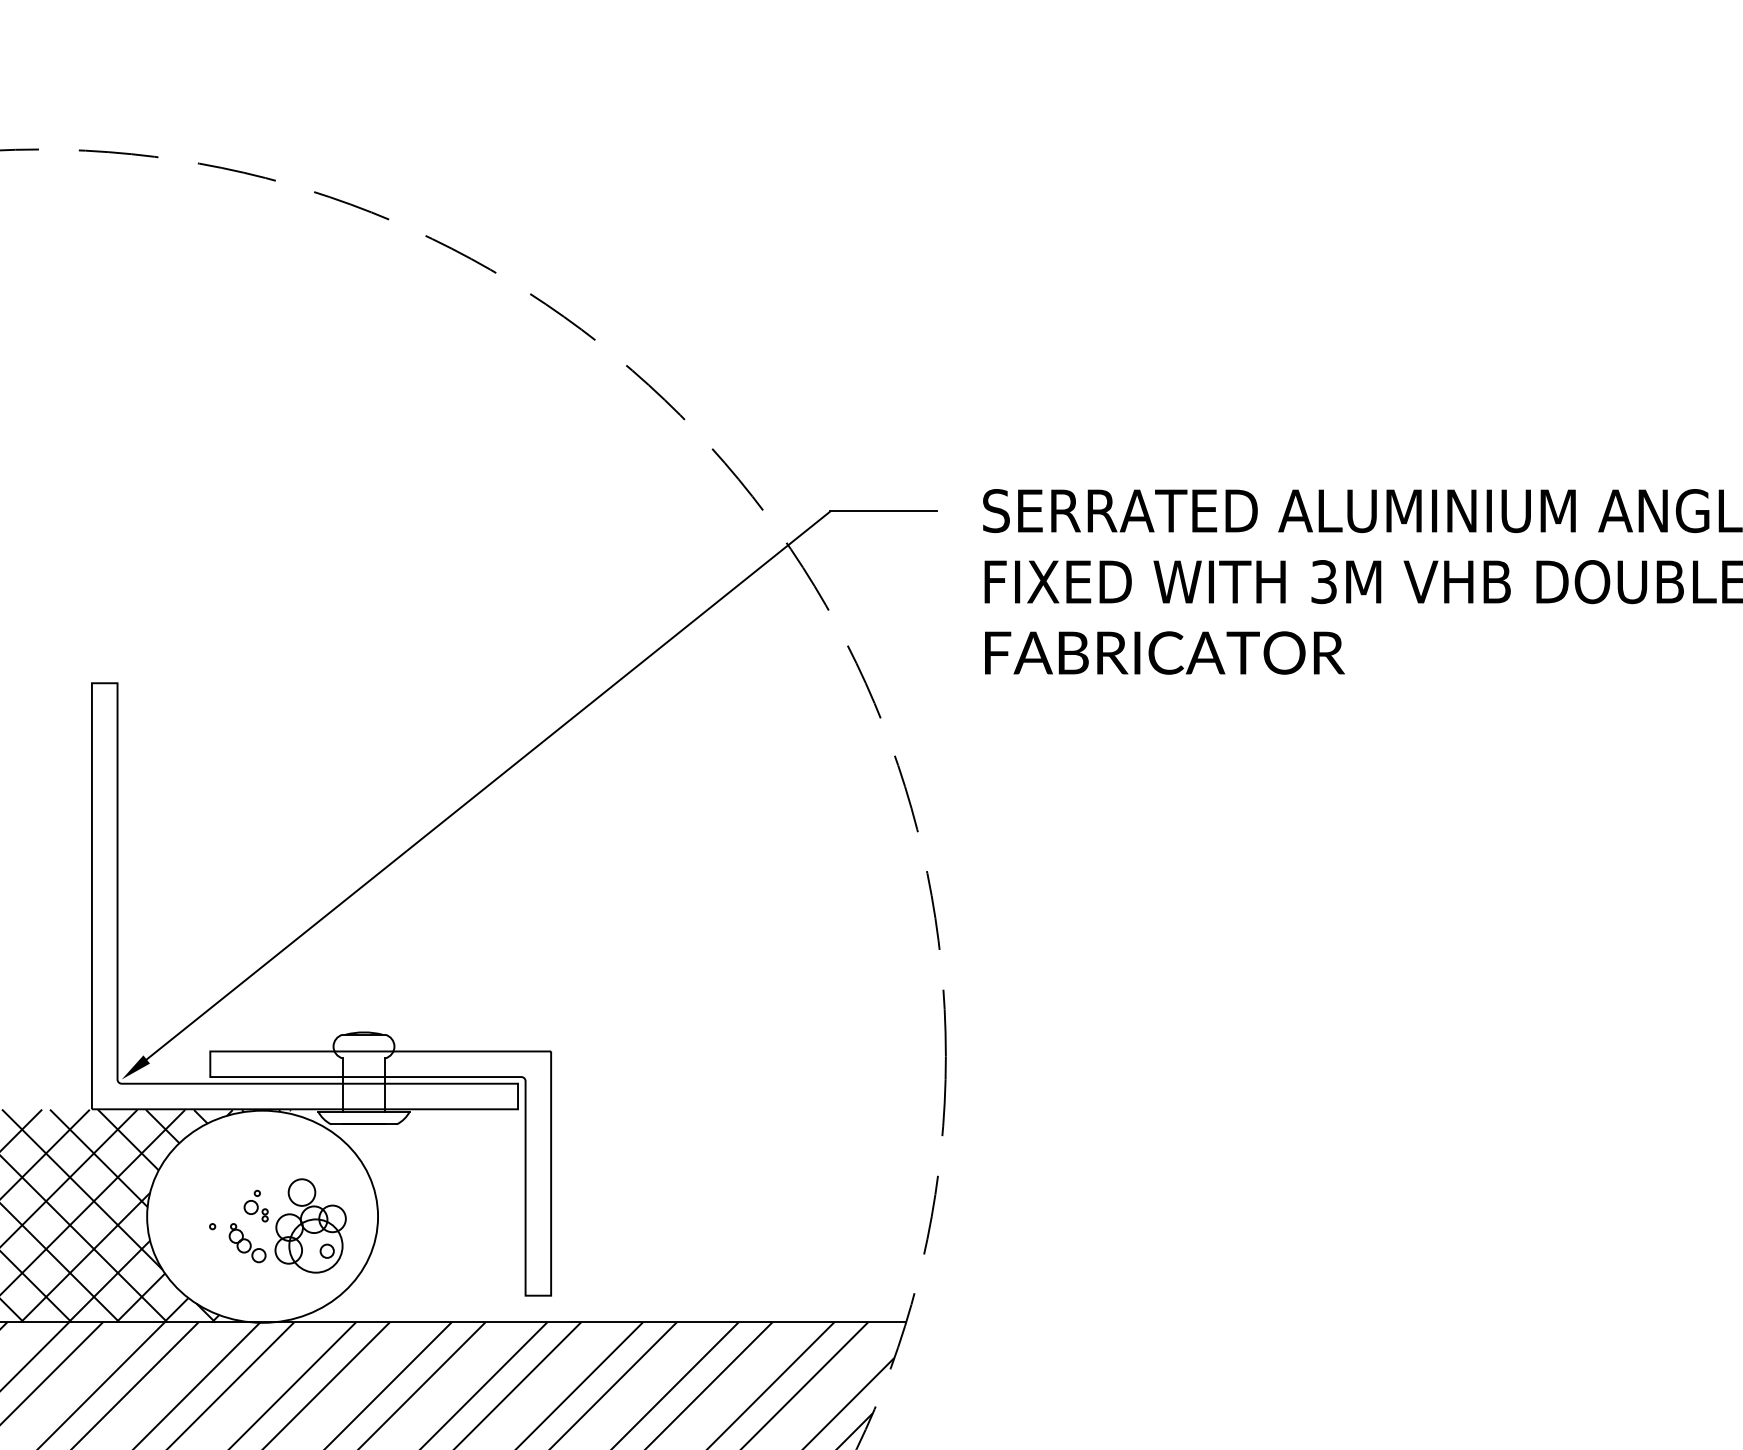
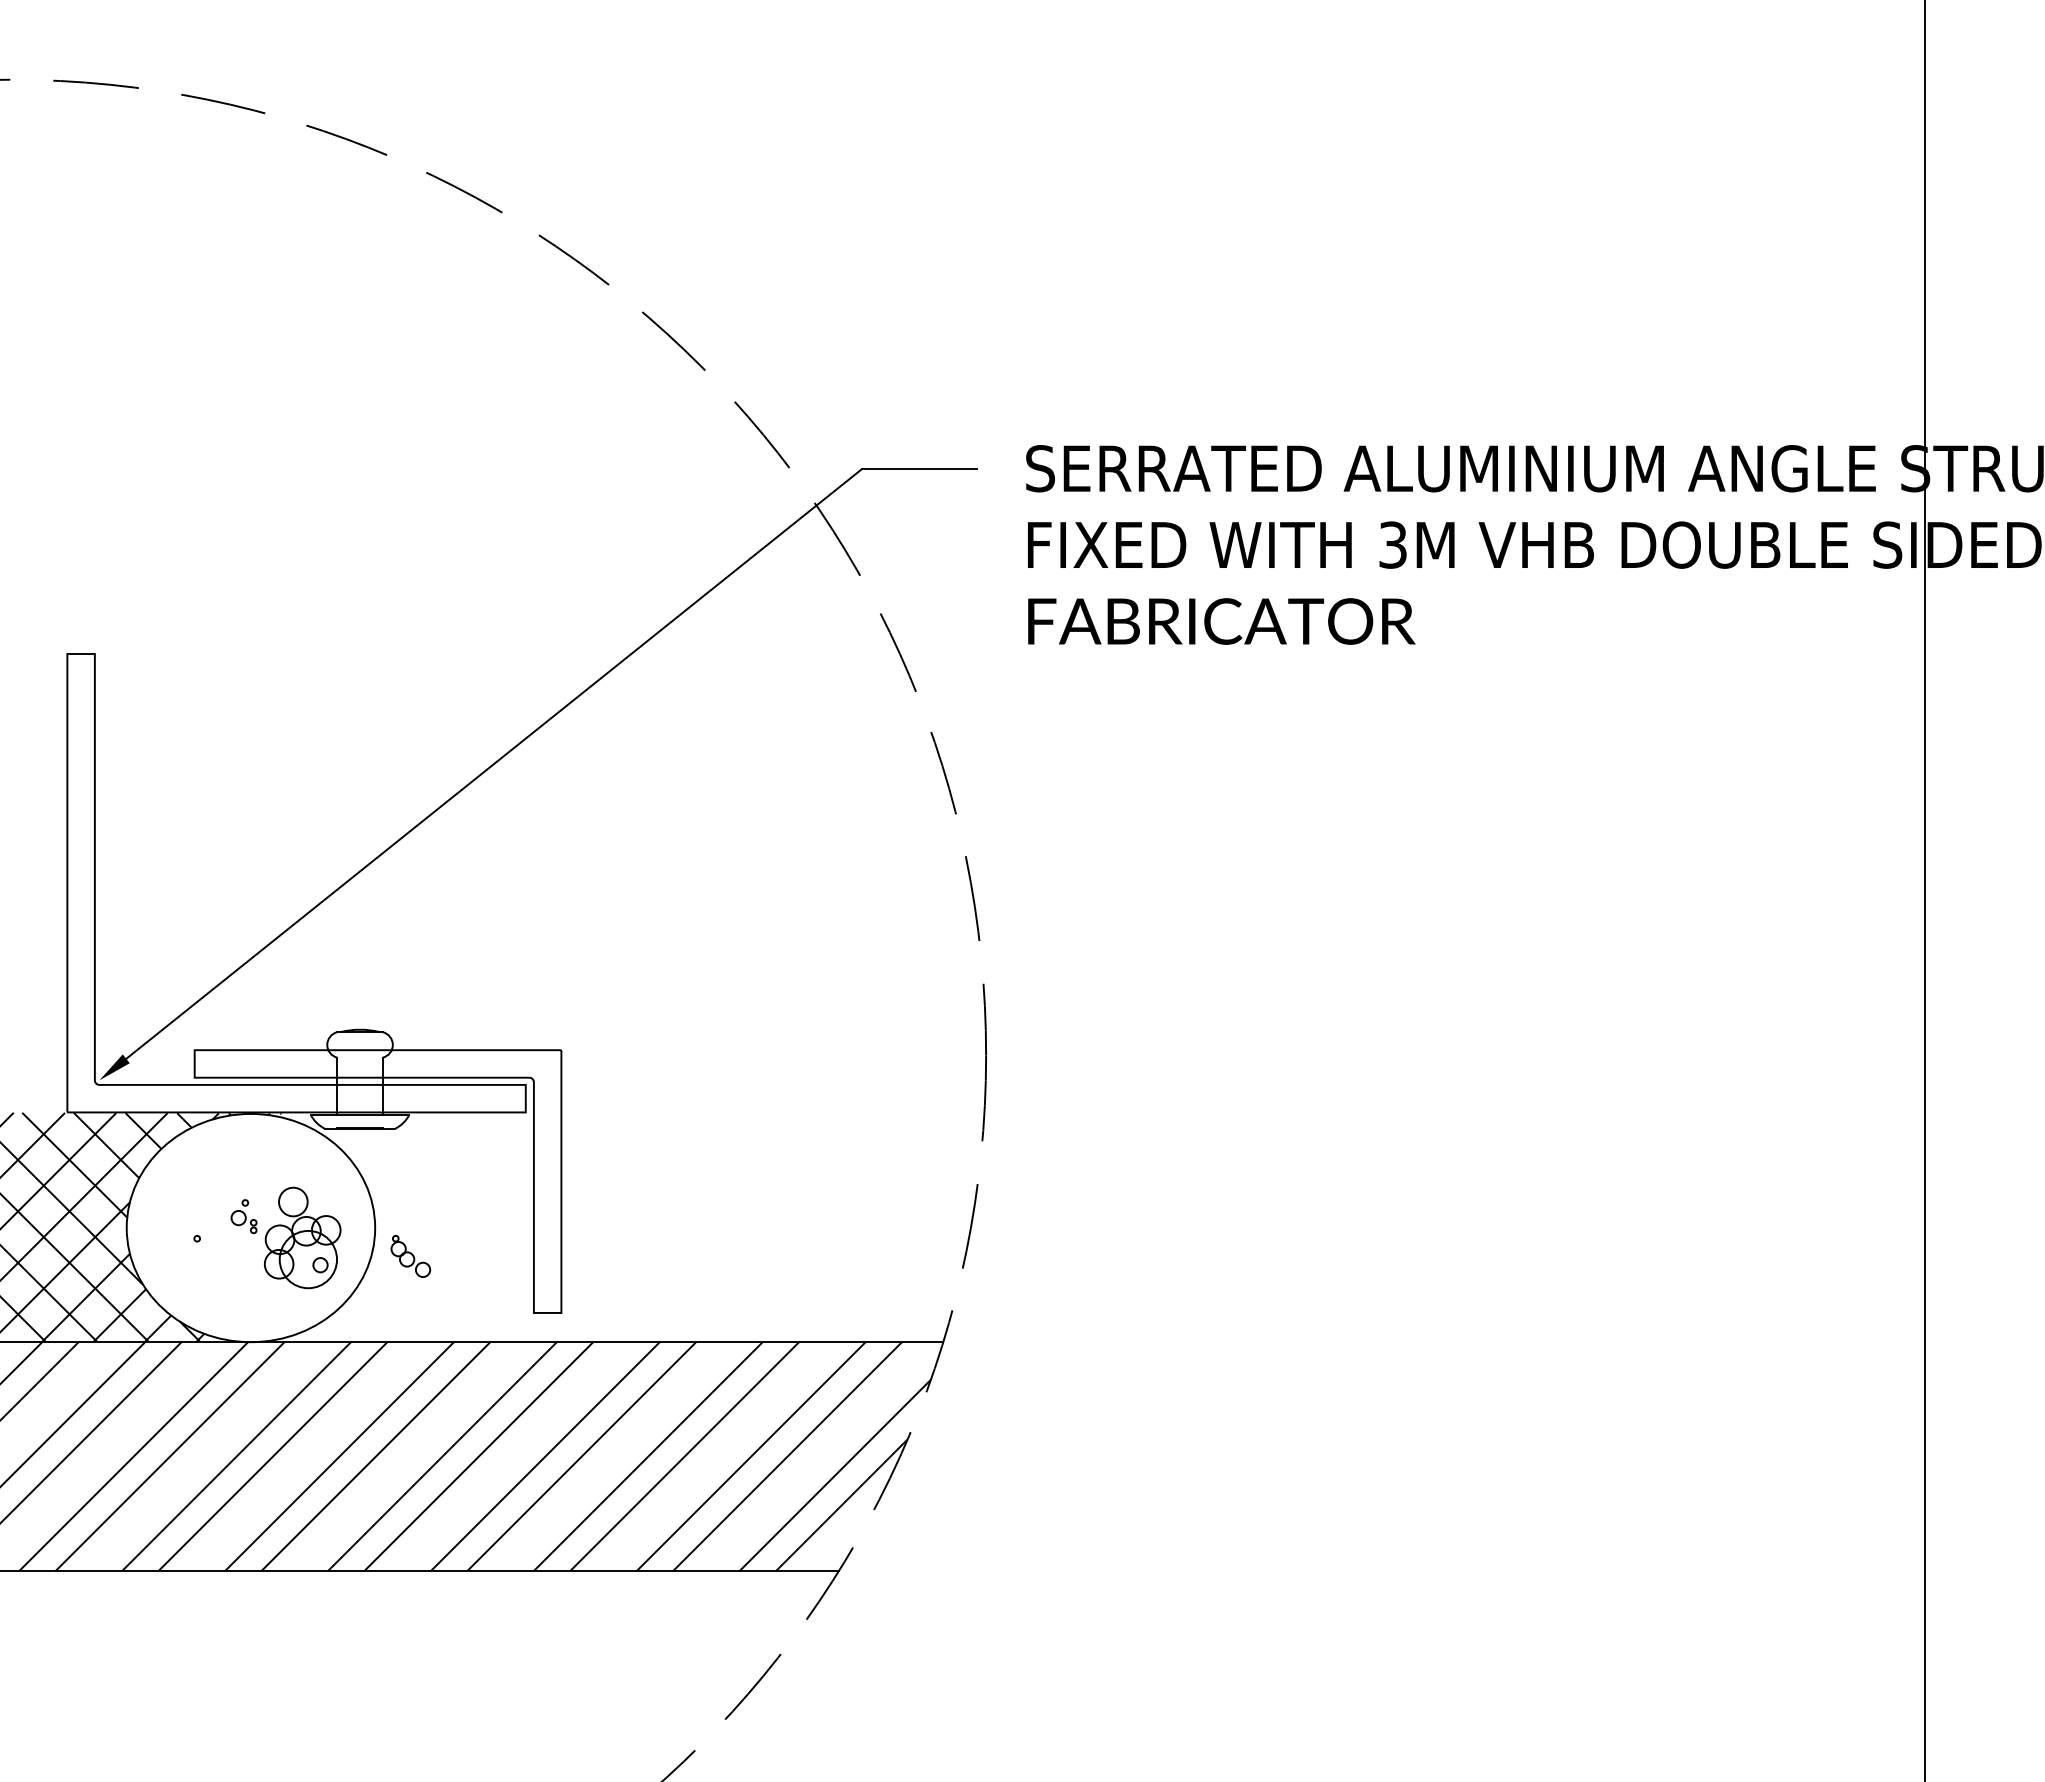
part: (247, 1243) -> (410, 1256), moved

